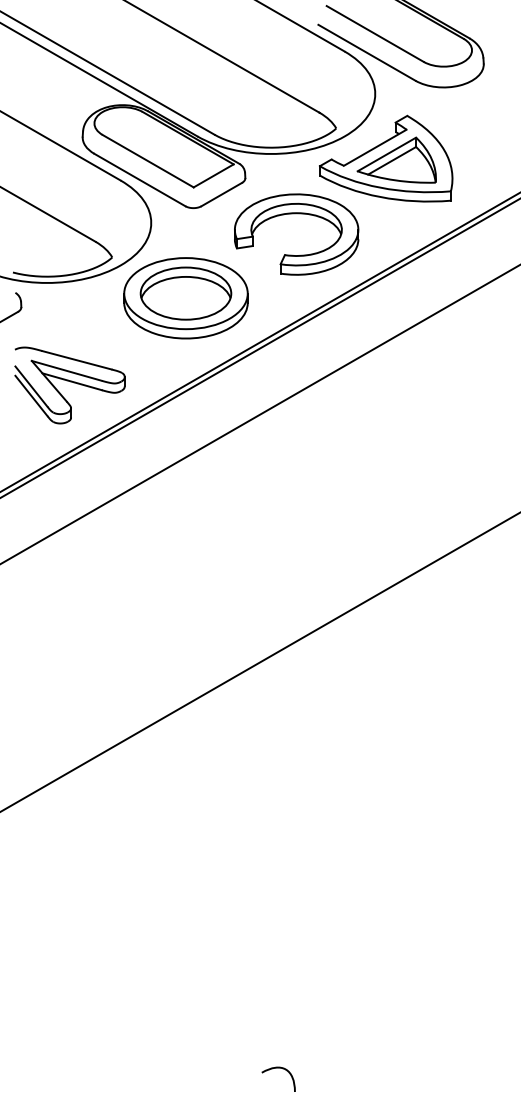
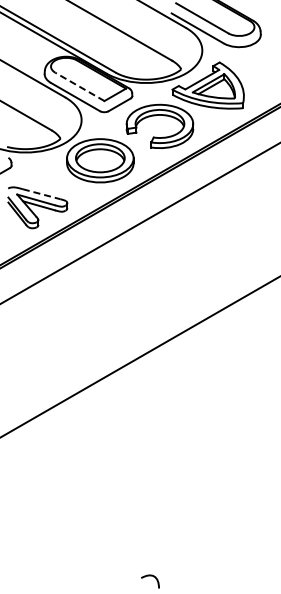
line: (147, 160) -> (79, 86), solid -> dashed
line: (78, 360) -> (42, 194), solid -> dashed

